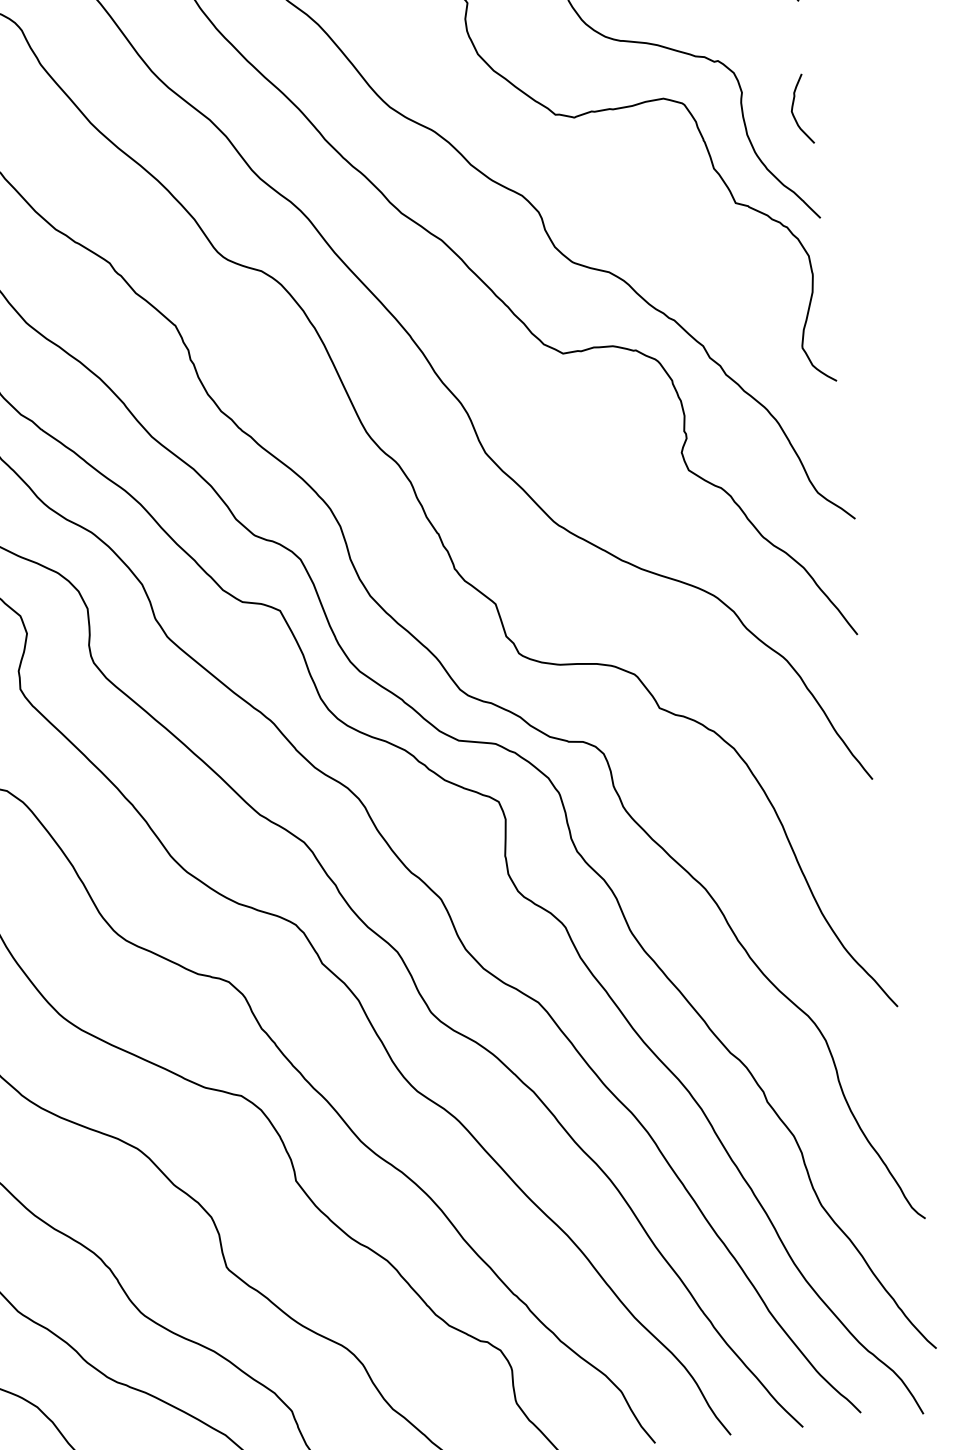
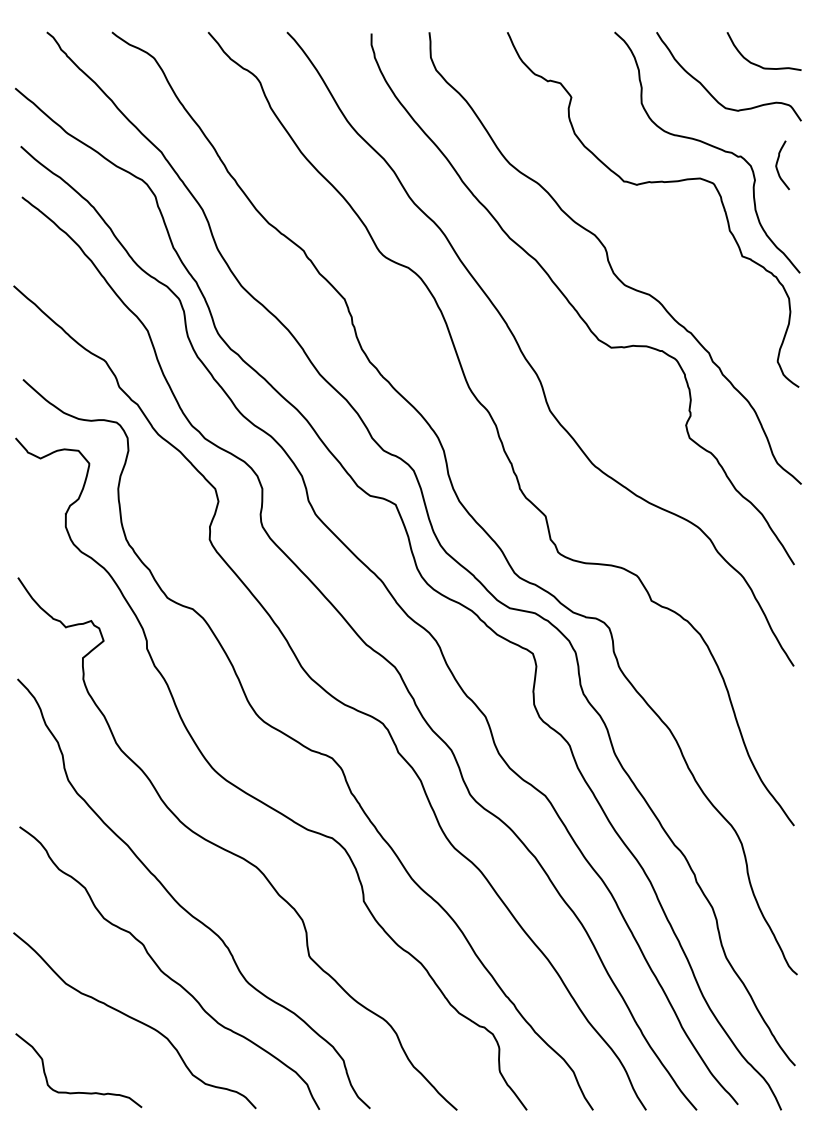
curve: (793, 110) -> (777, 165), moved

